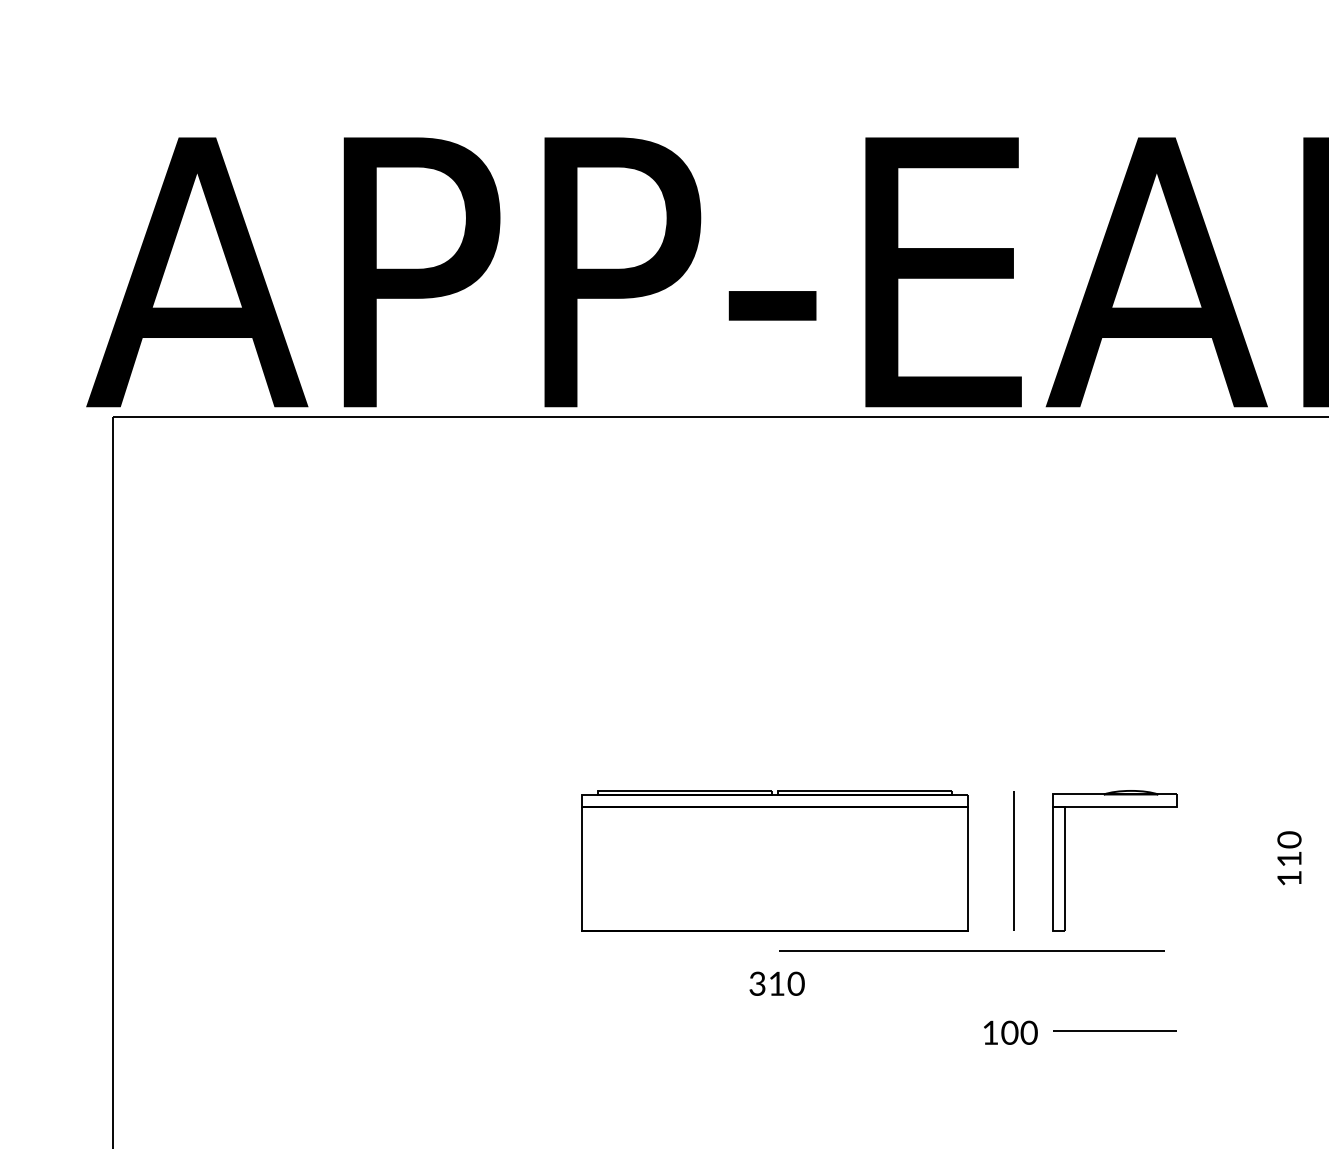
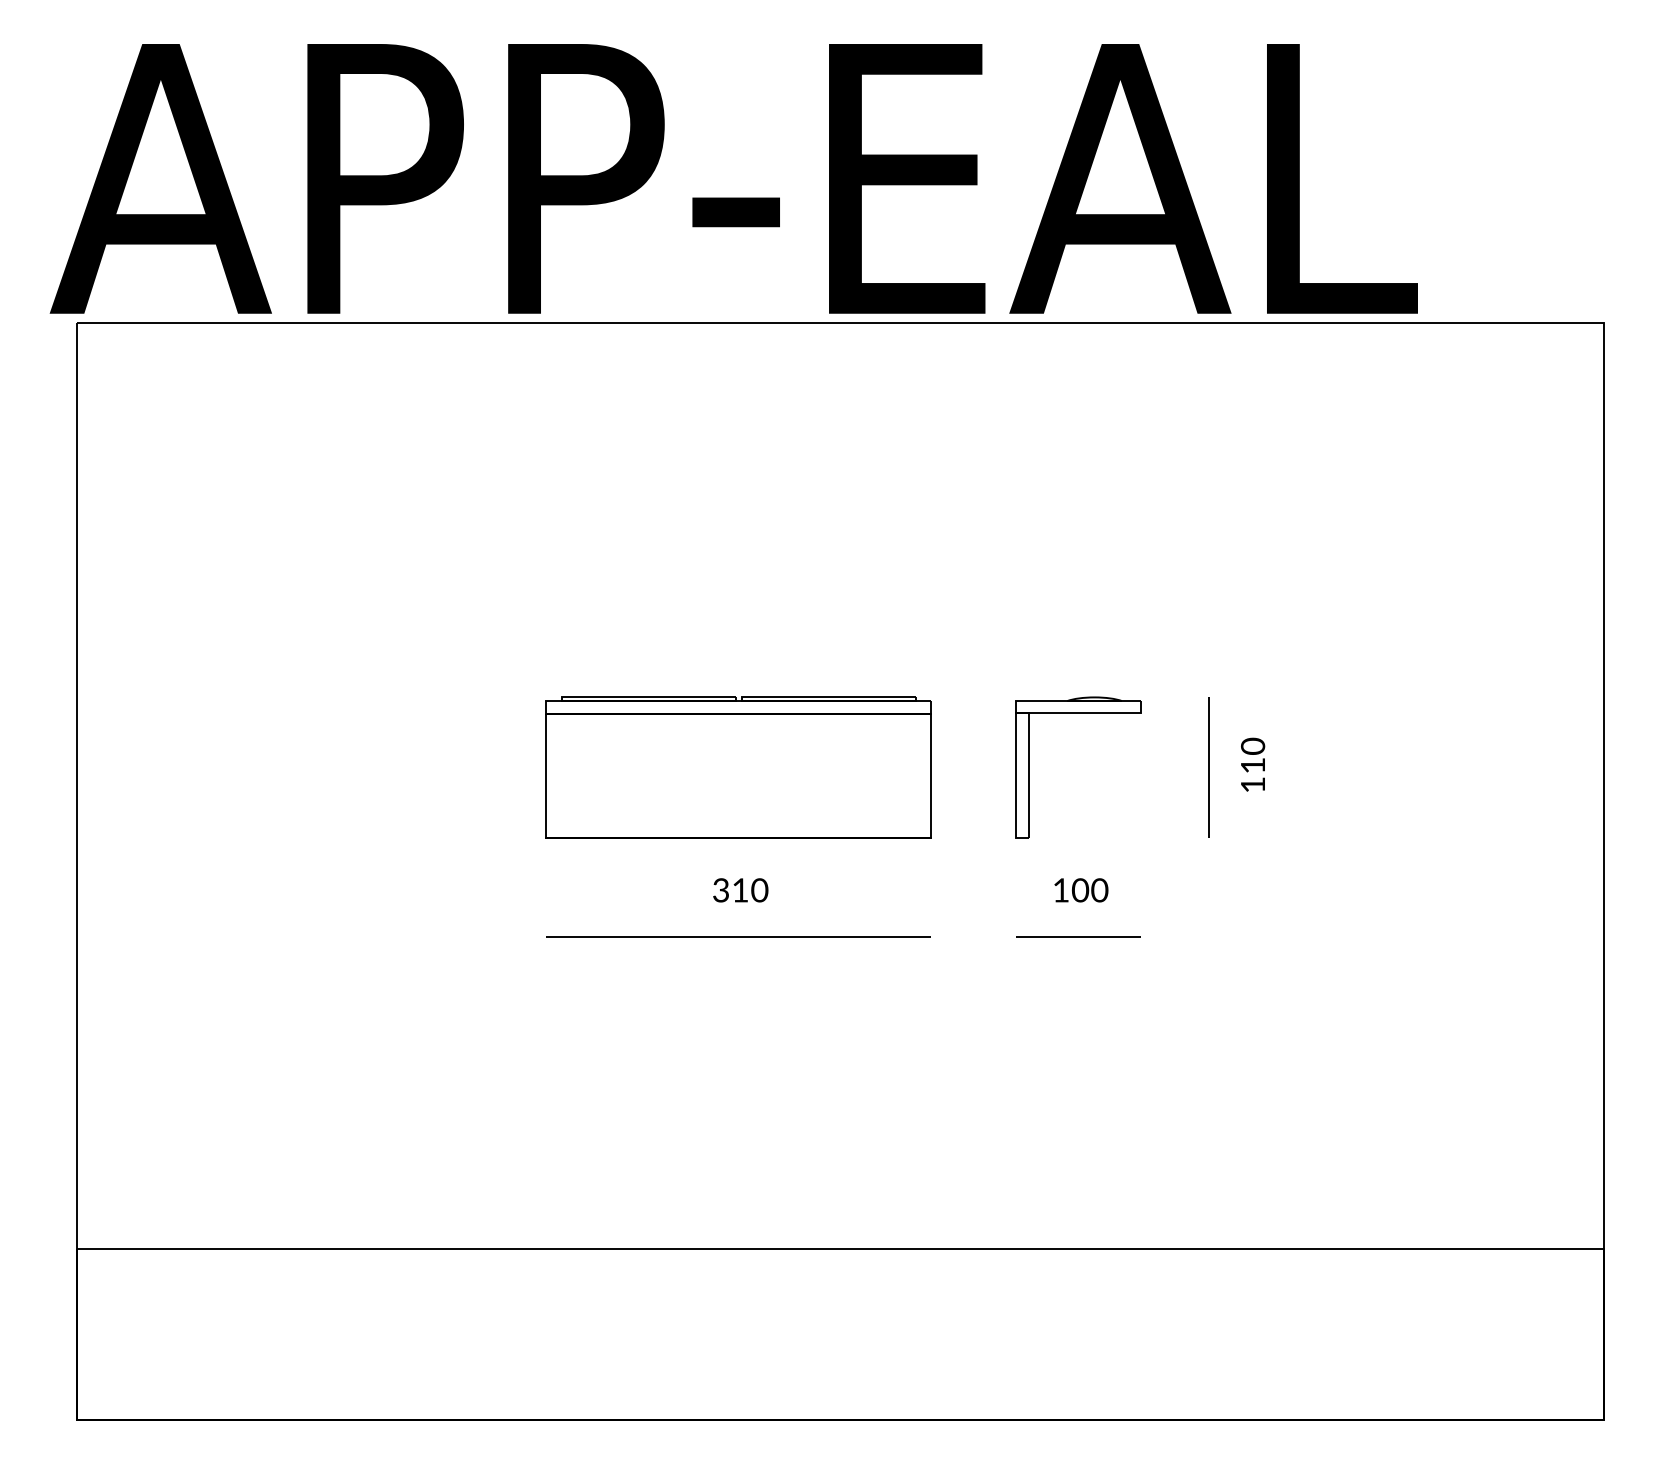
line: (1012, 860) -> (1208, 767), moved
line: (971, 949) -> (738, 936), moved
text: (1010, 1032) -> (1081, 890), moved

